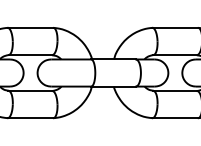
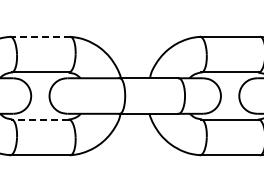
line: (29, 27) -> (39, 36), solid -> dashed
line: (30, 90) -> (40, 119), solid -> dashed

